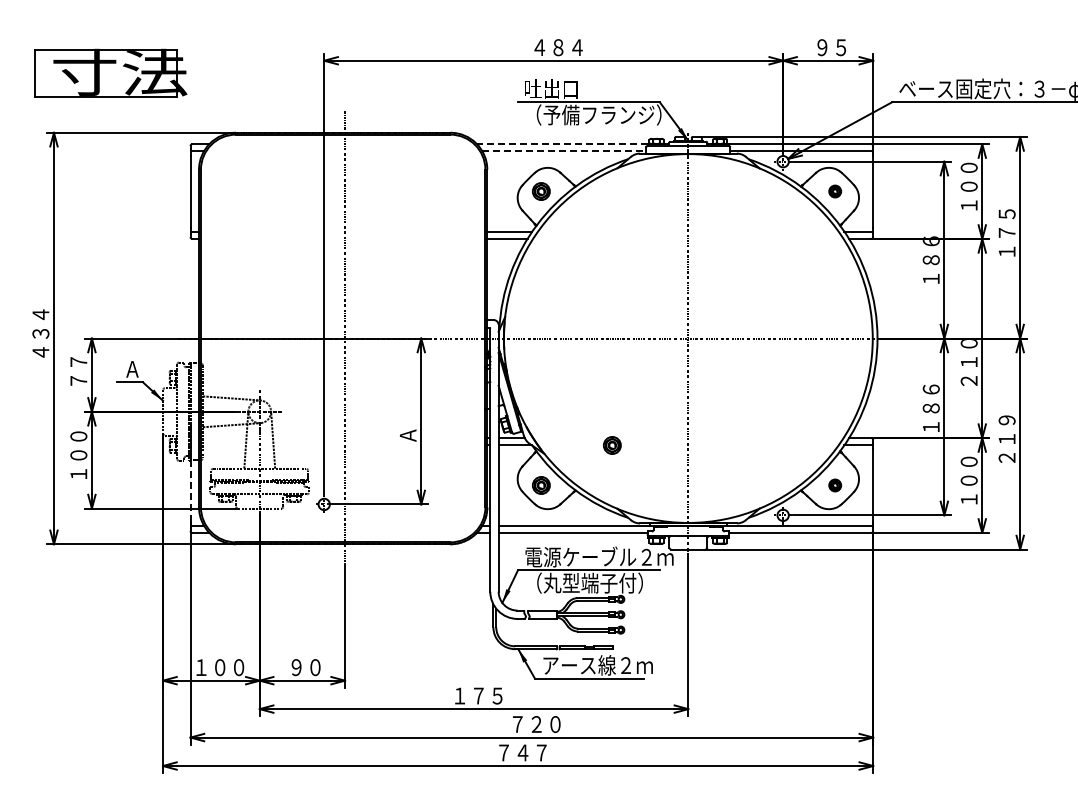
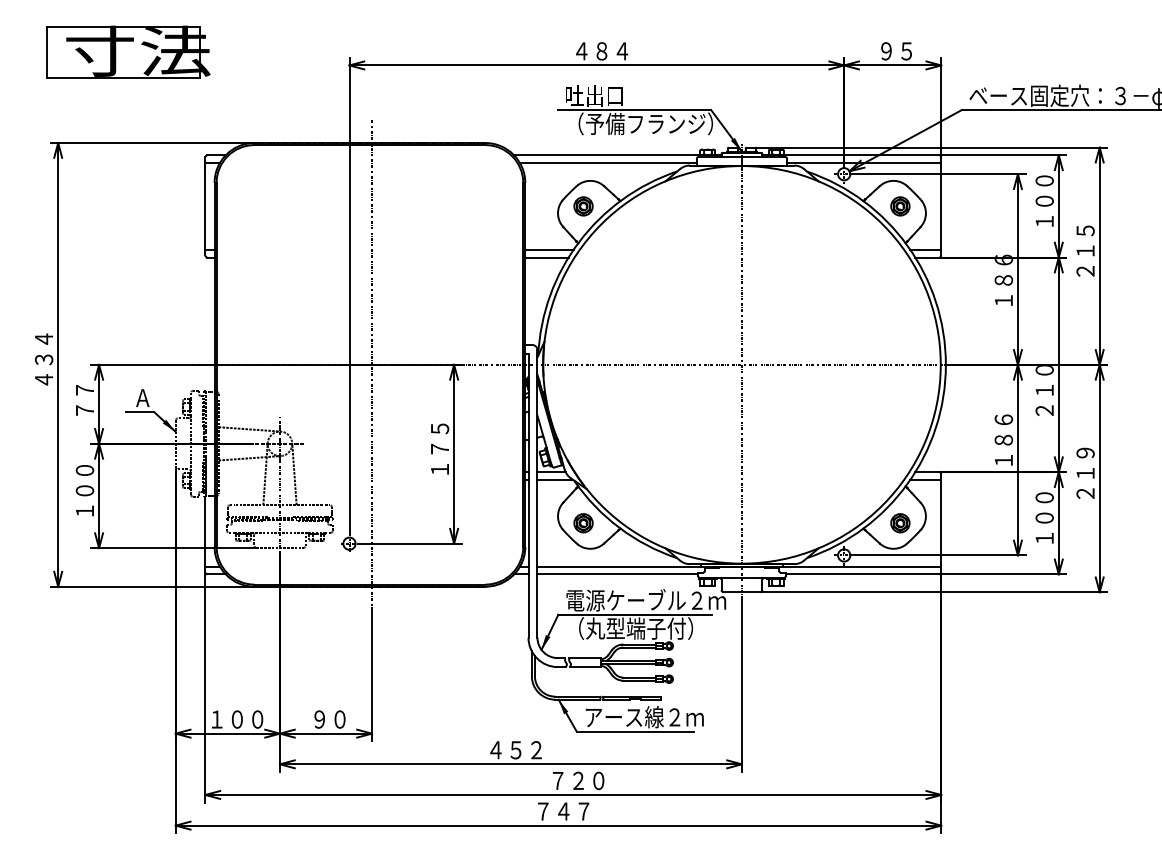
part: (110, 72) -> (127, 51), moved
line: (562, 144) -> (606, 155), dashed -> solid
line: (564, 151) -> (608, 163), dashed -> solid
part: (834, 191) -> (899, 206), size x1.43
text: (1006, 241) -> (1084, 260), １７５ -> ２１５
text: (408, 417) -> (440, 449), Ａ -> １７５
part: (612, 445) -> (660, 480), removed
part: (834, 485) -> (899, 523), size x1.43
line: (190, 490) -> (205, 528), dashed -> solid
text: (478, 695) -> (515, 749), １７５ -> ４５２

